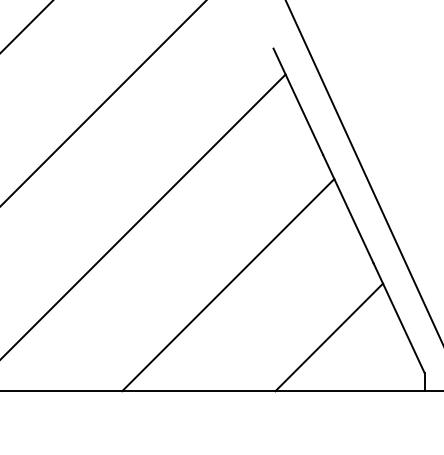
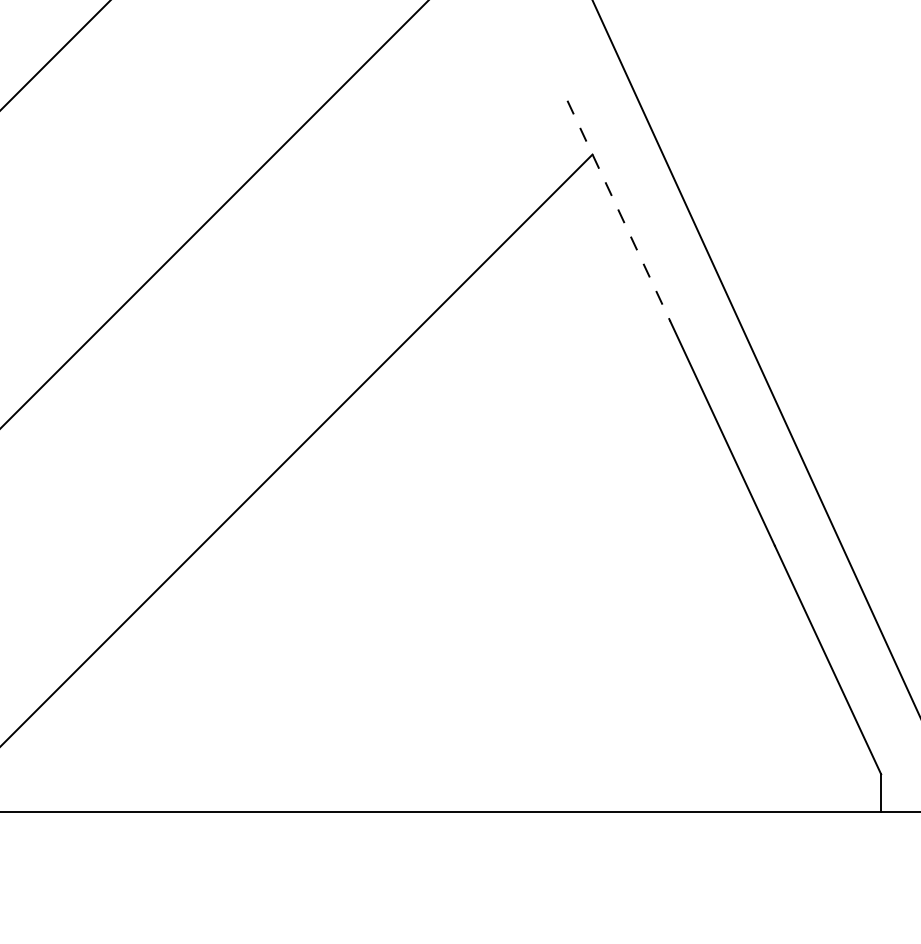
line: (298, 101) -> (619, 210), solid -> dashed
line: (228, 285) -> (473, 592), removed
line: (329, 337) -> (683, 700), removed

